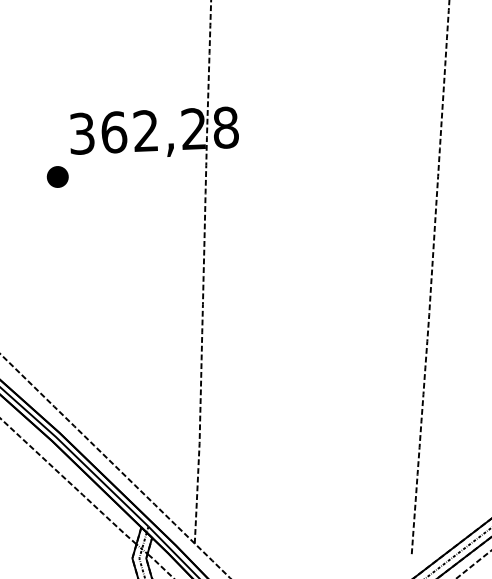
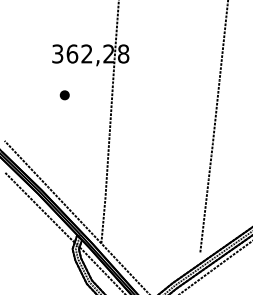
part: (57, 177) -> (64, 95), moved

